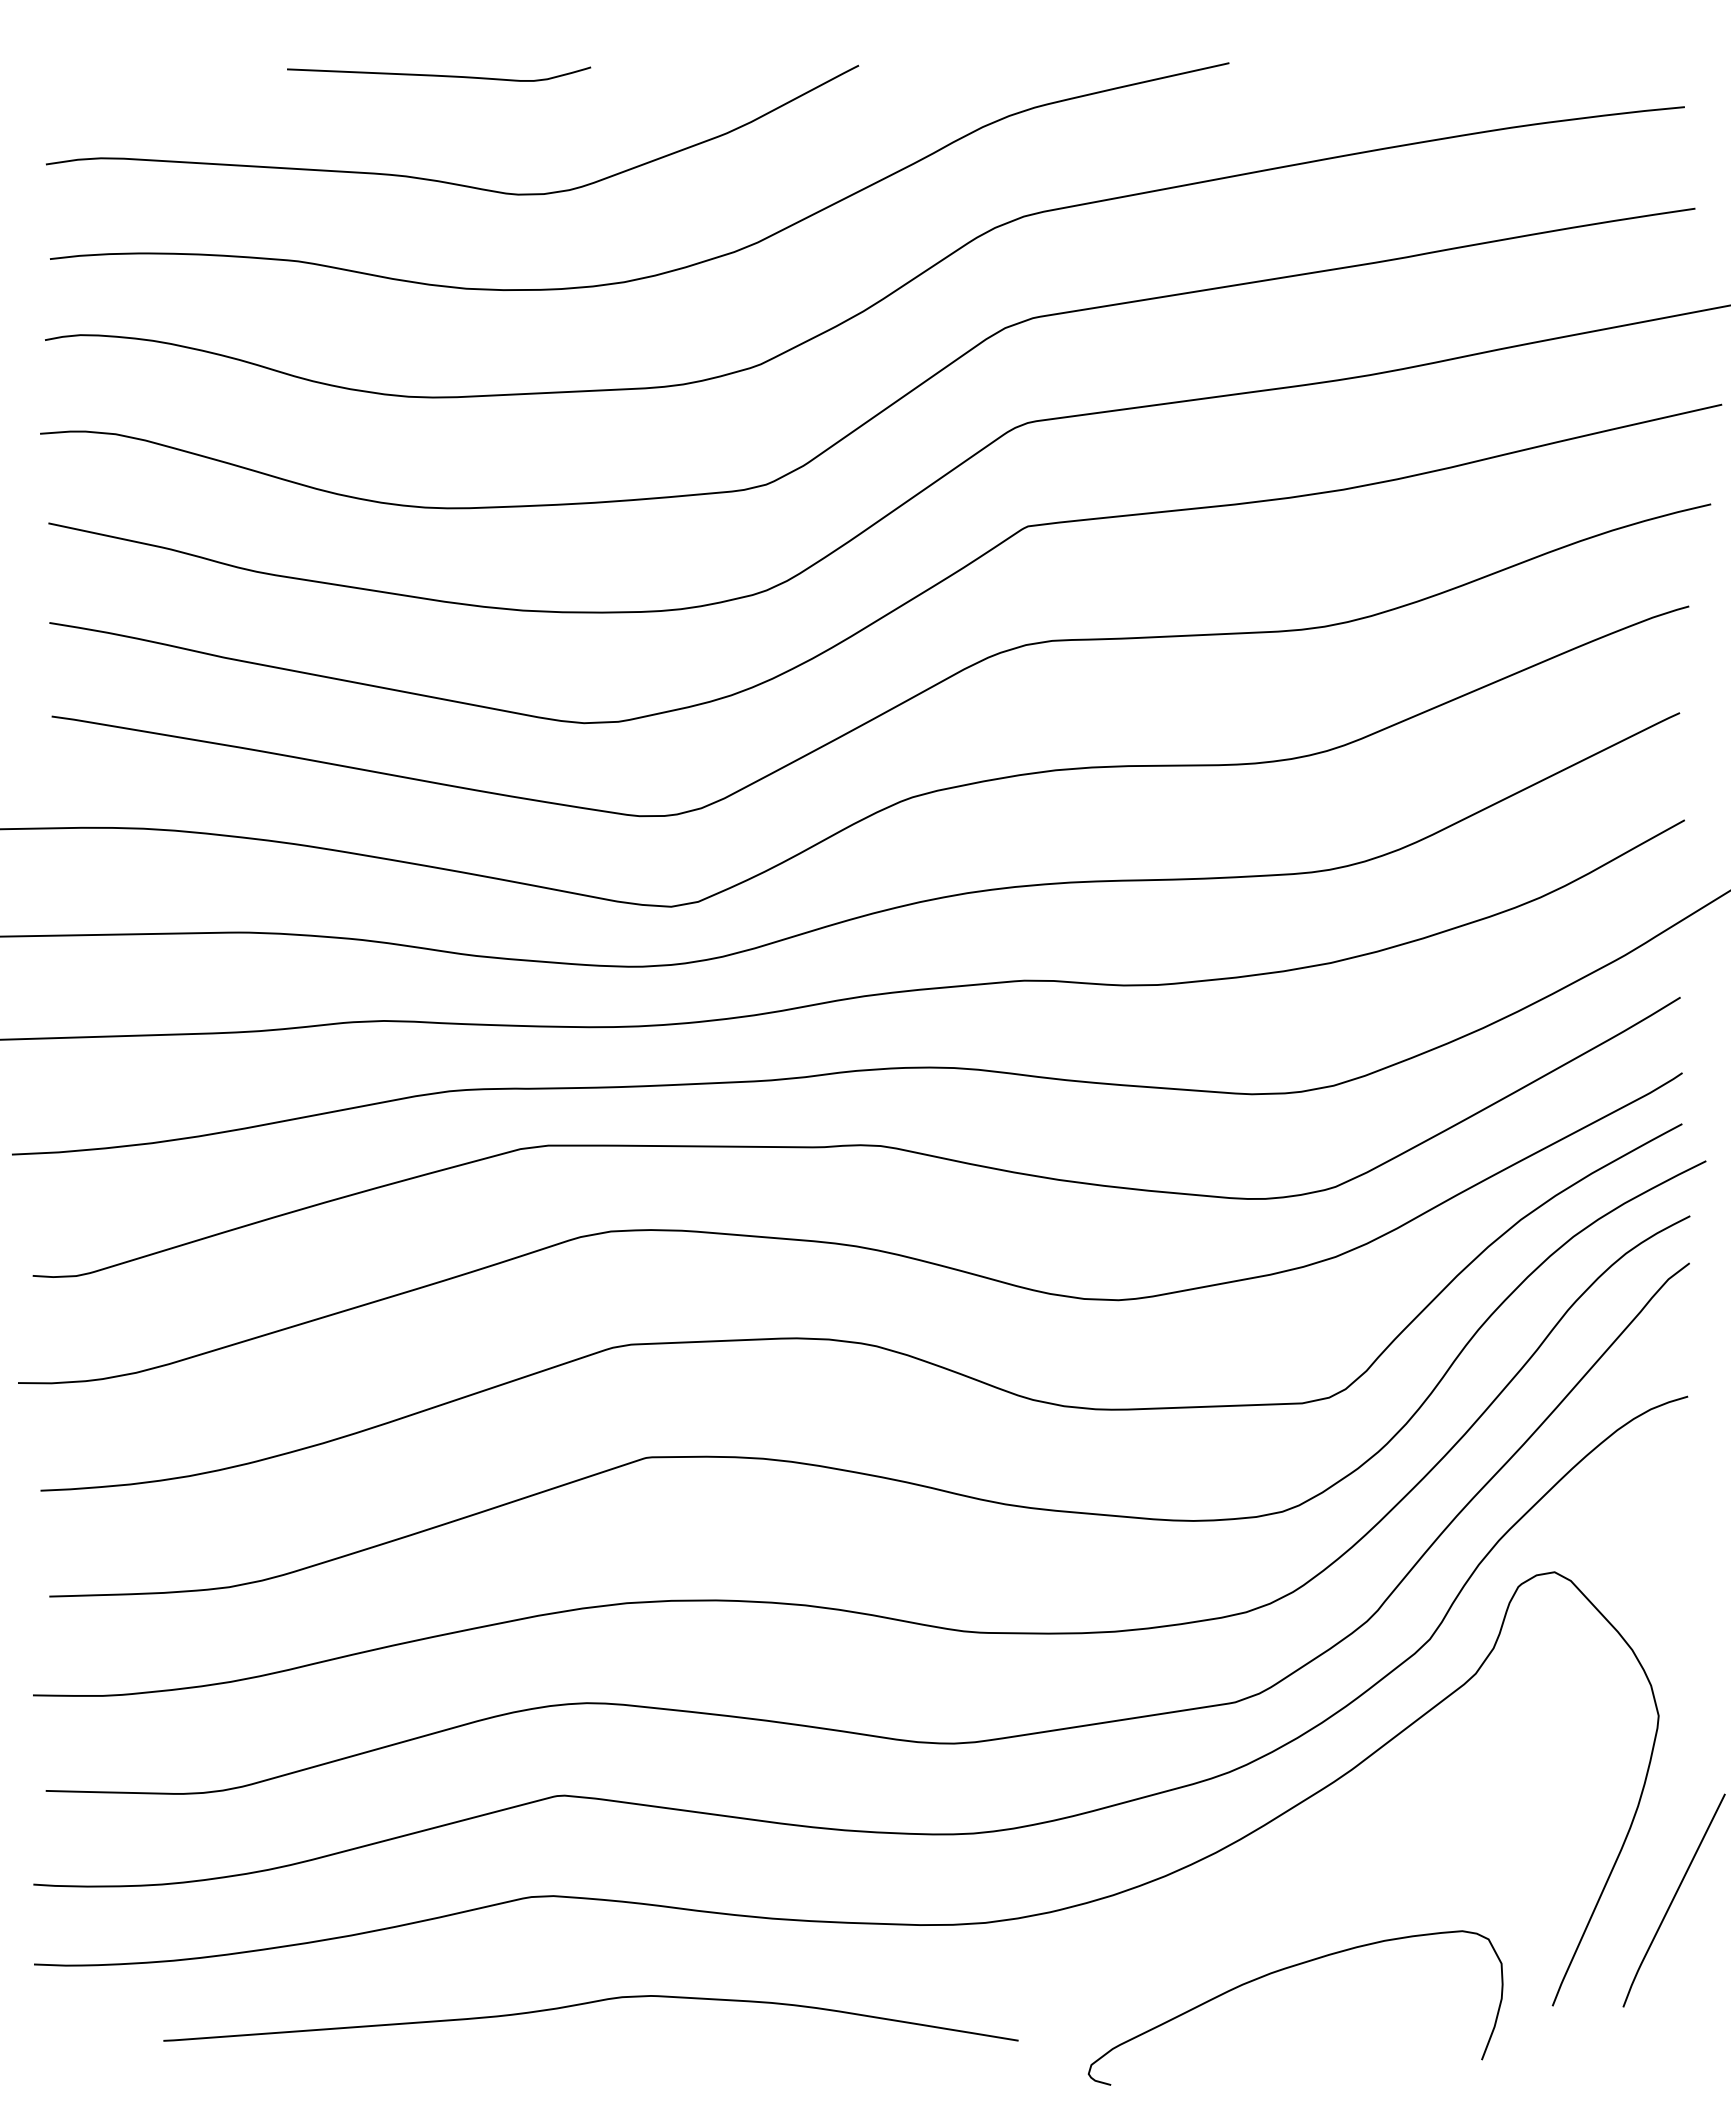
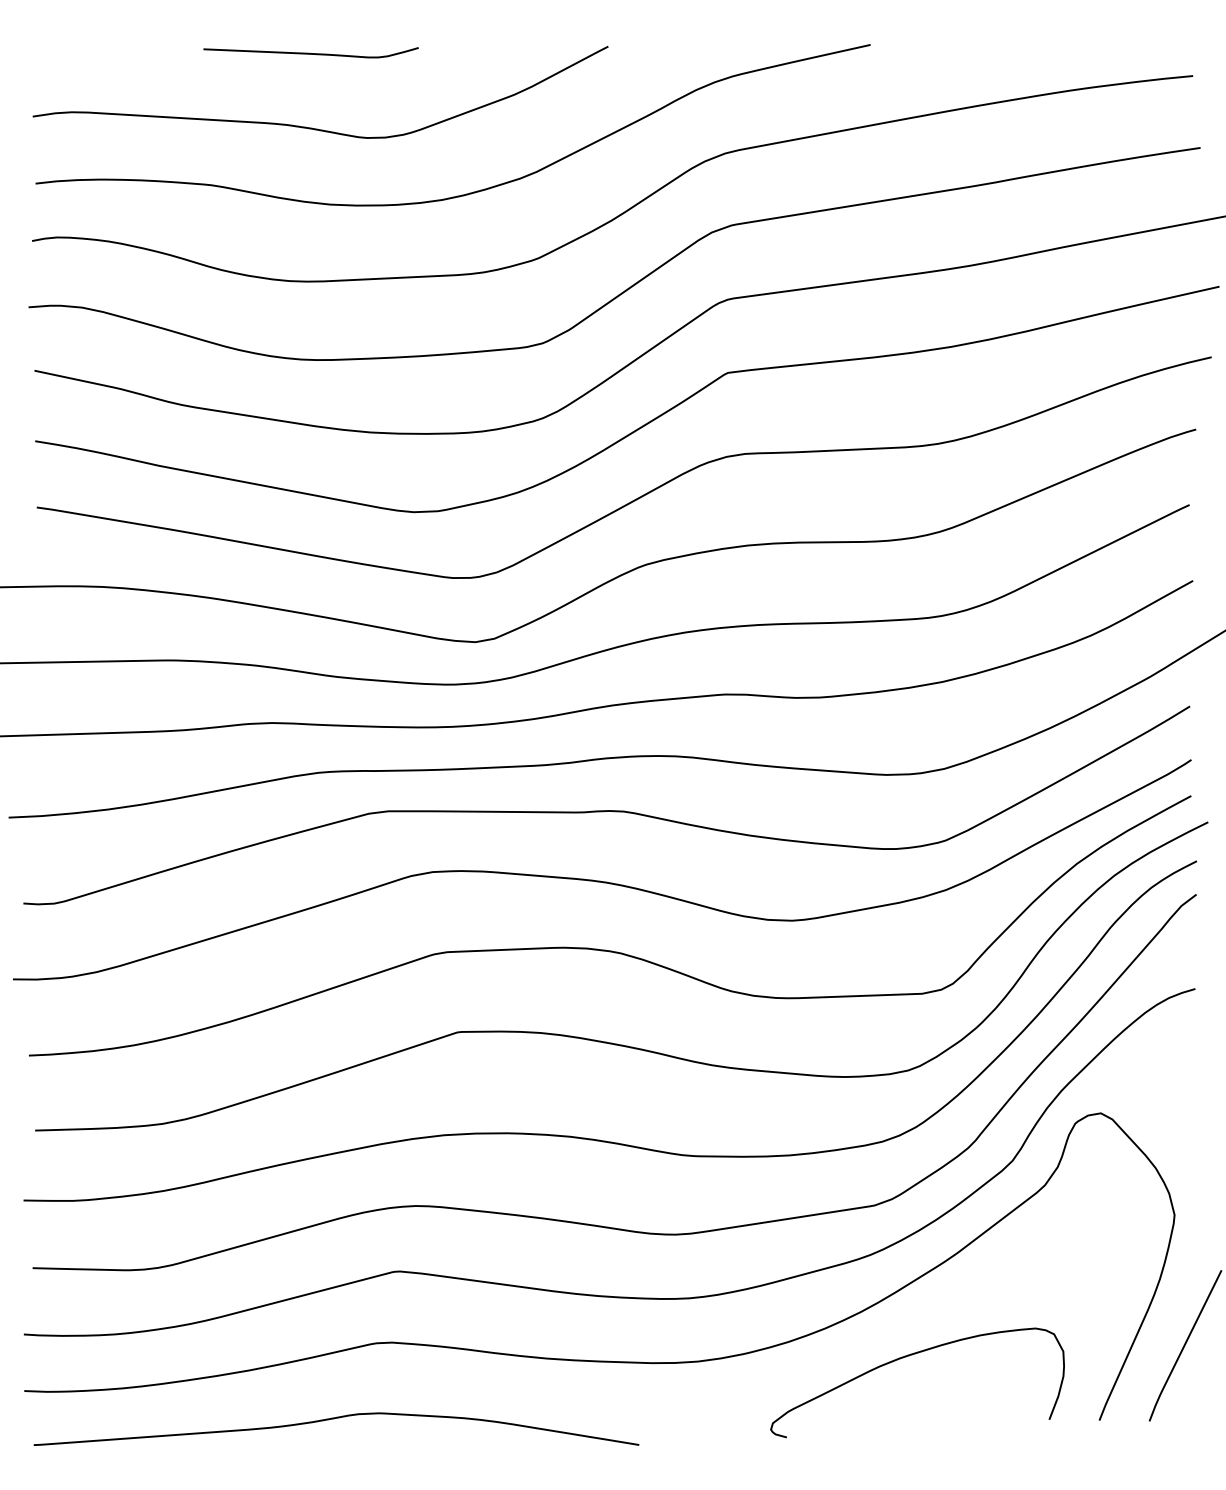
curve: (1280, 1971) -> (906, 1357), moved
curve: (586, 2004) -> (333, 1419), moved

